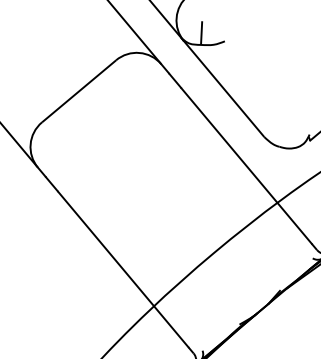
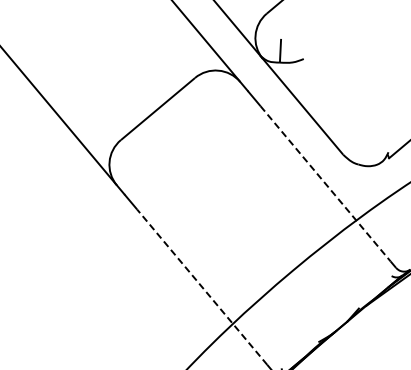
line: (246, 166) -> (325, 184), solid -> dashed
line: (122, 268) -> (201, 286), solid -> dashed

